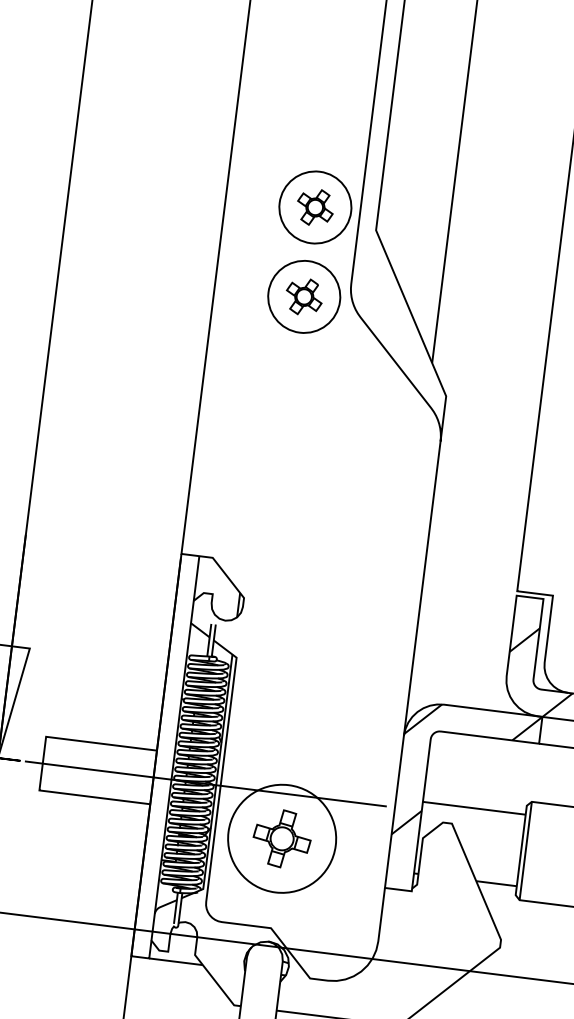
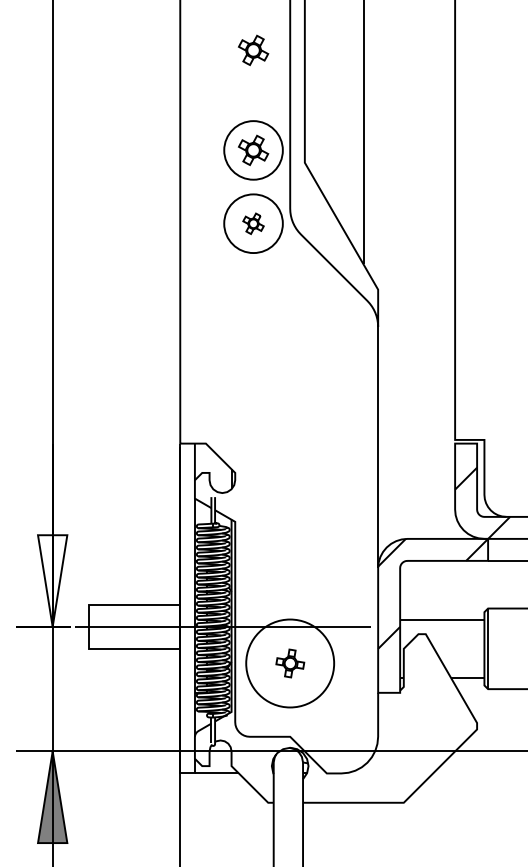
part: (330, 84) -> (253, 49), added
part: (304, 296) -> (253, 223), size x0.7
part: (282, 838) -> (290, 663), size x0.6

